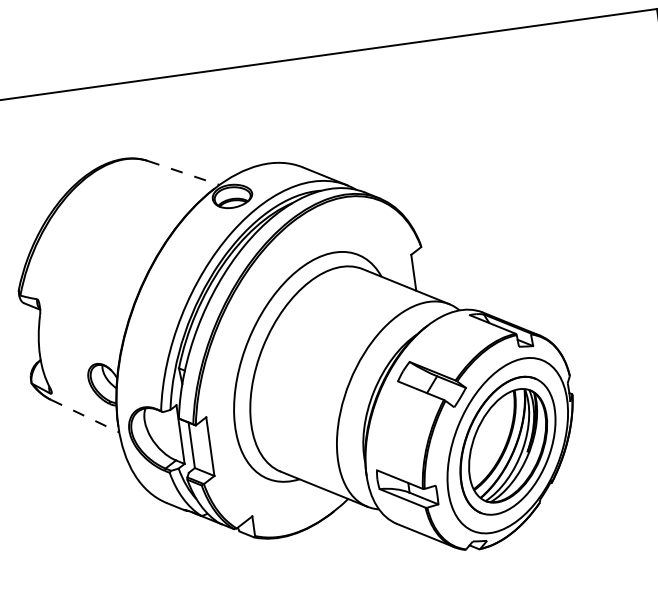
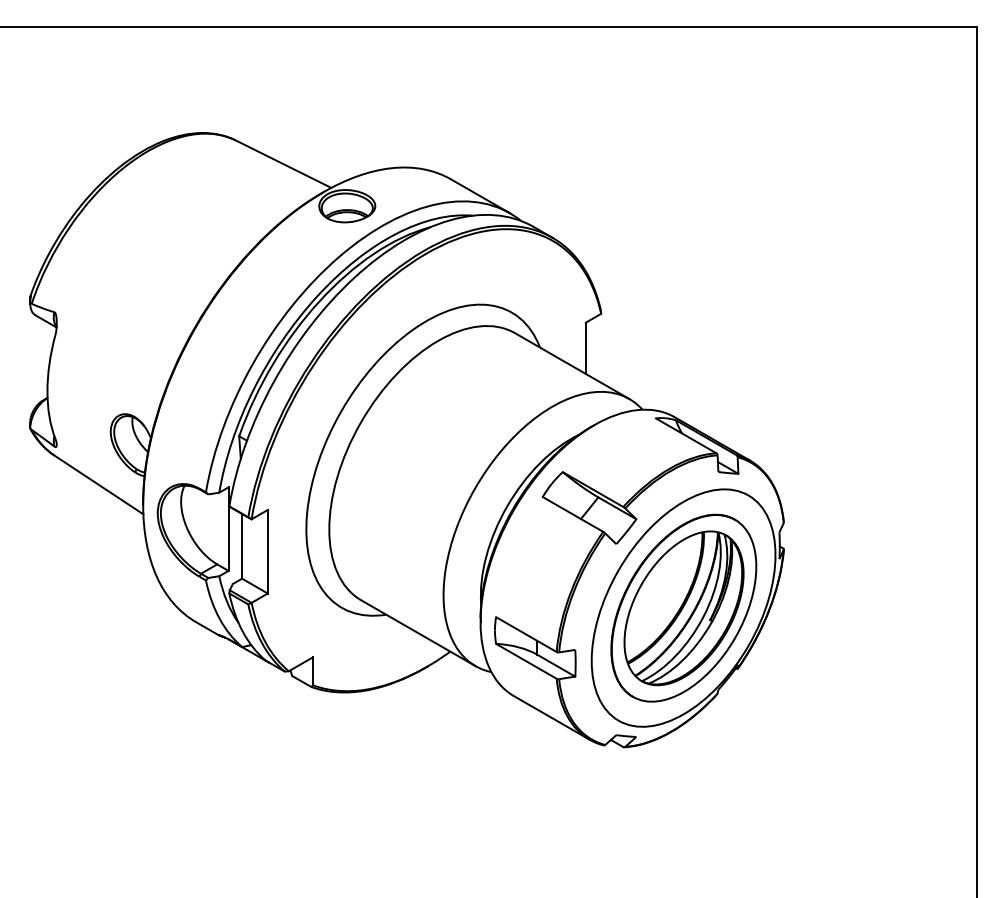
line: (183, 173) -> (283, 164), dashed -> solid
line: (85, 416) -> (99, 485), dashed -> solid

